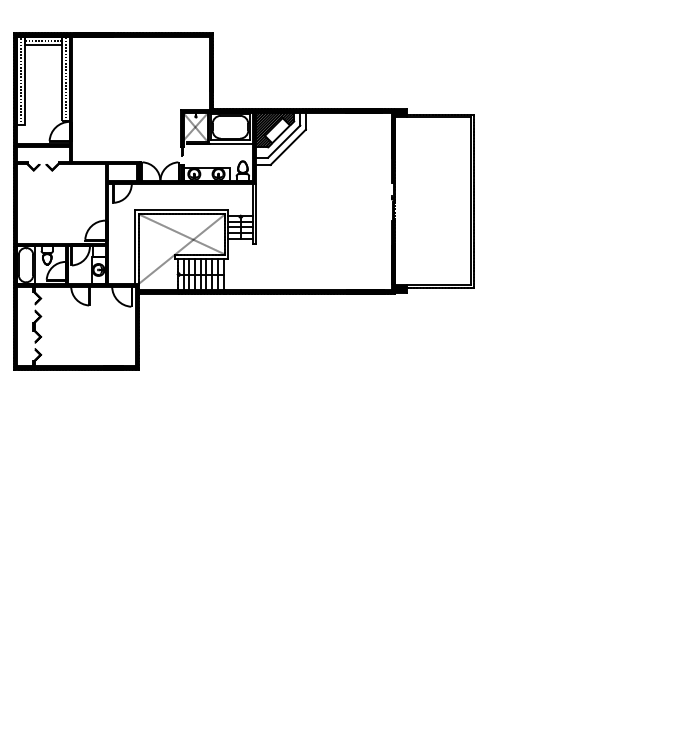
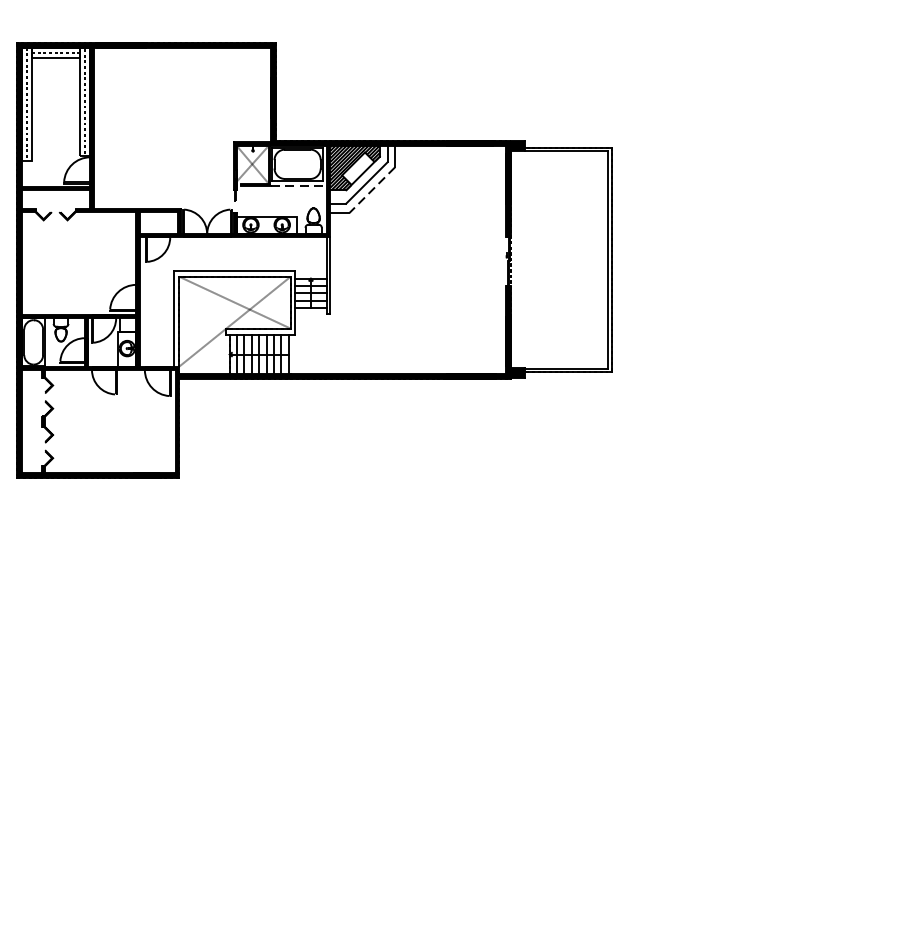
line: (231, 144) -> (298, 186), solid -> dashed
line: (288, 147) -> (372, 190), solid -> dashed

